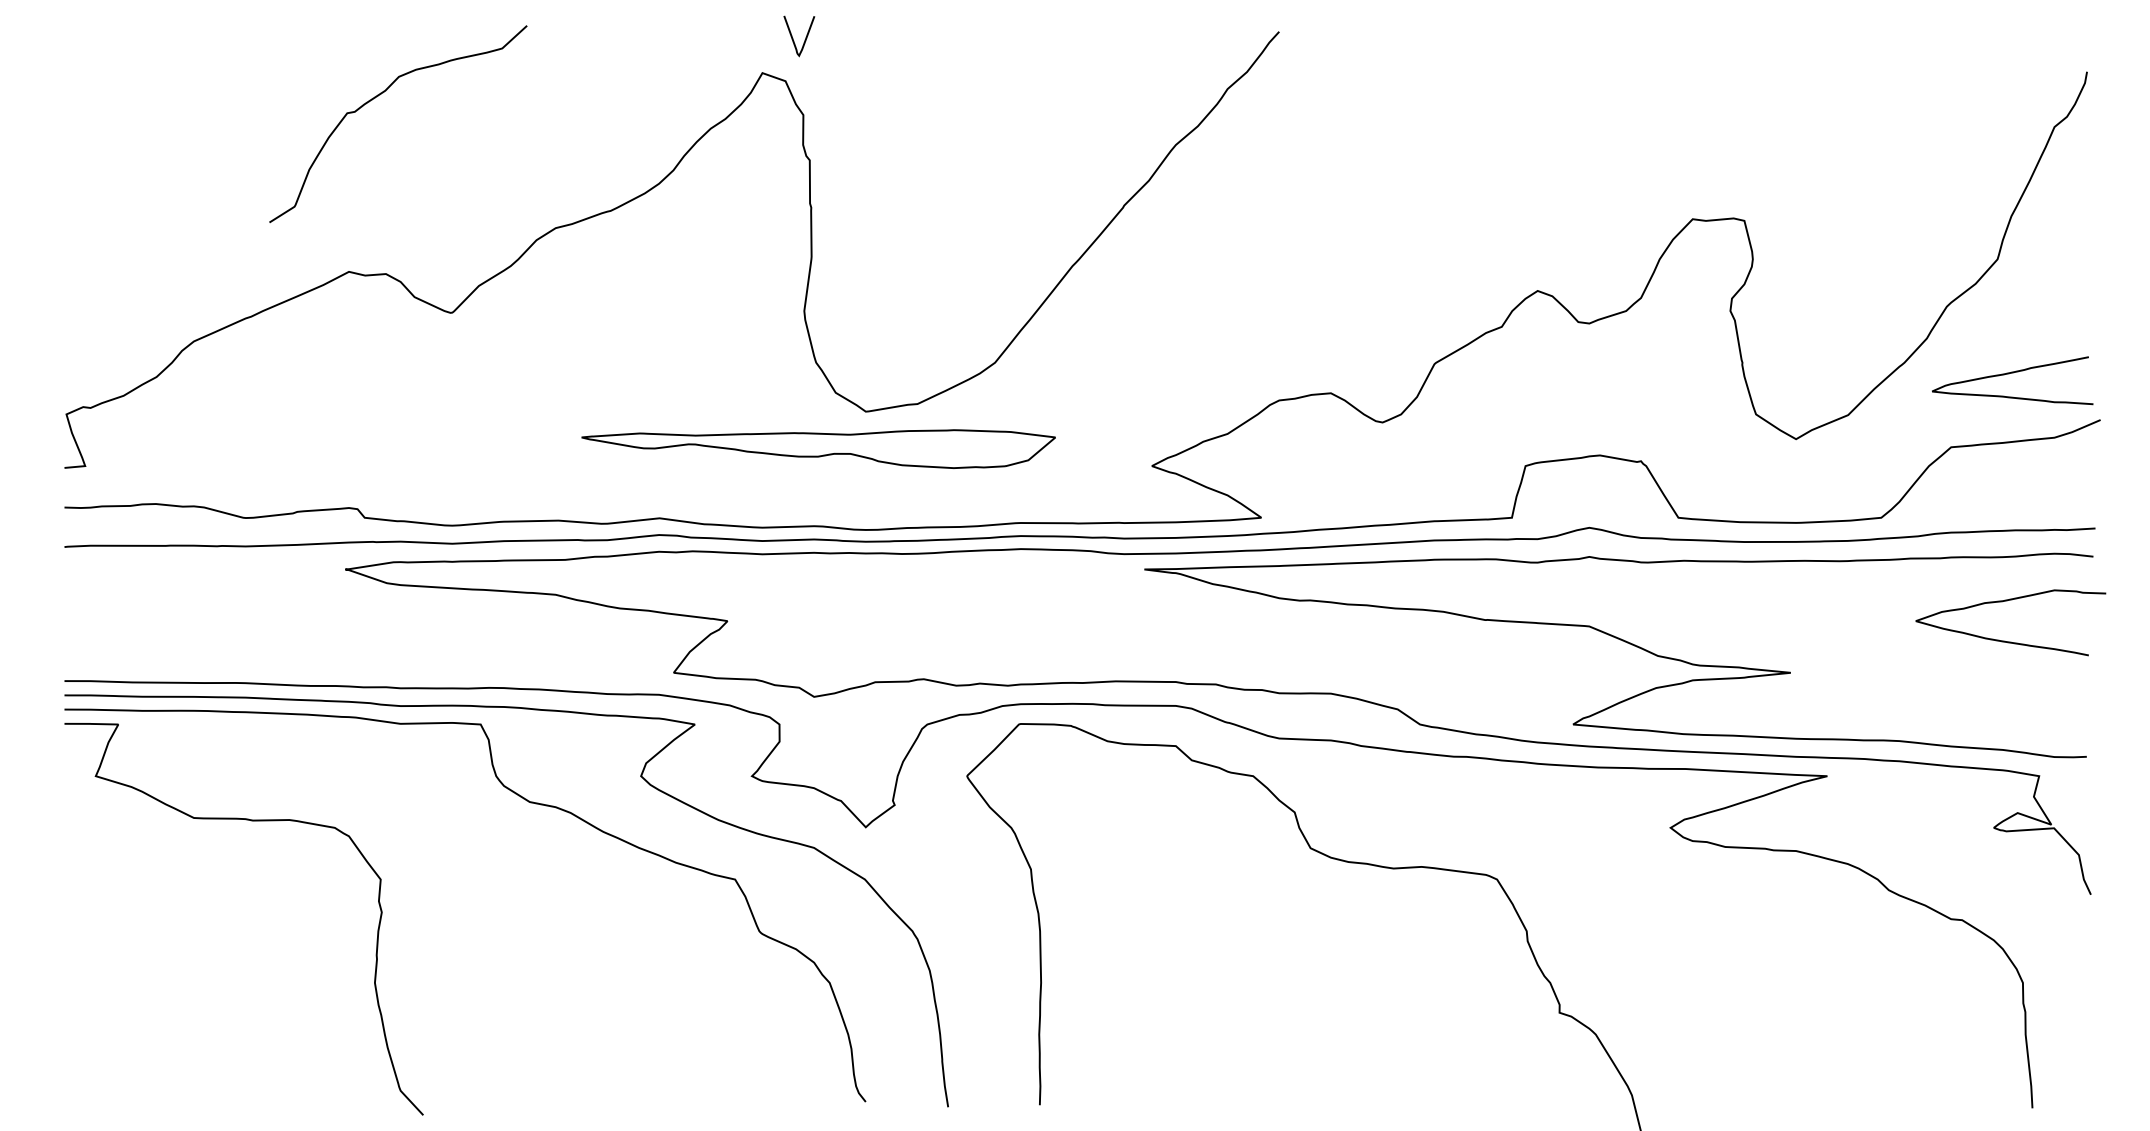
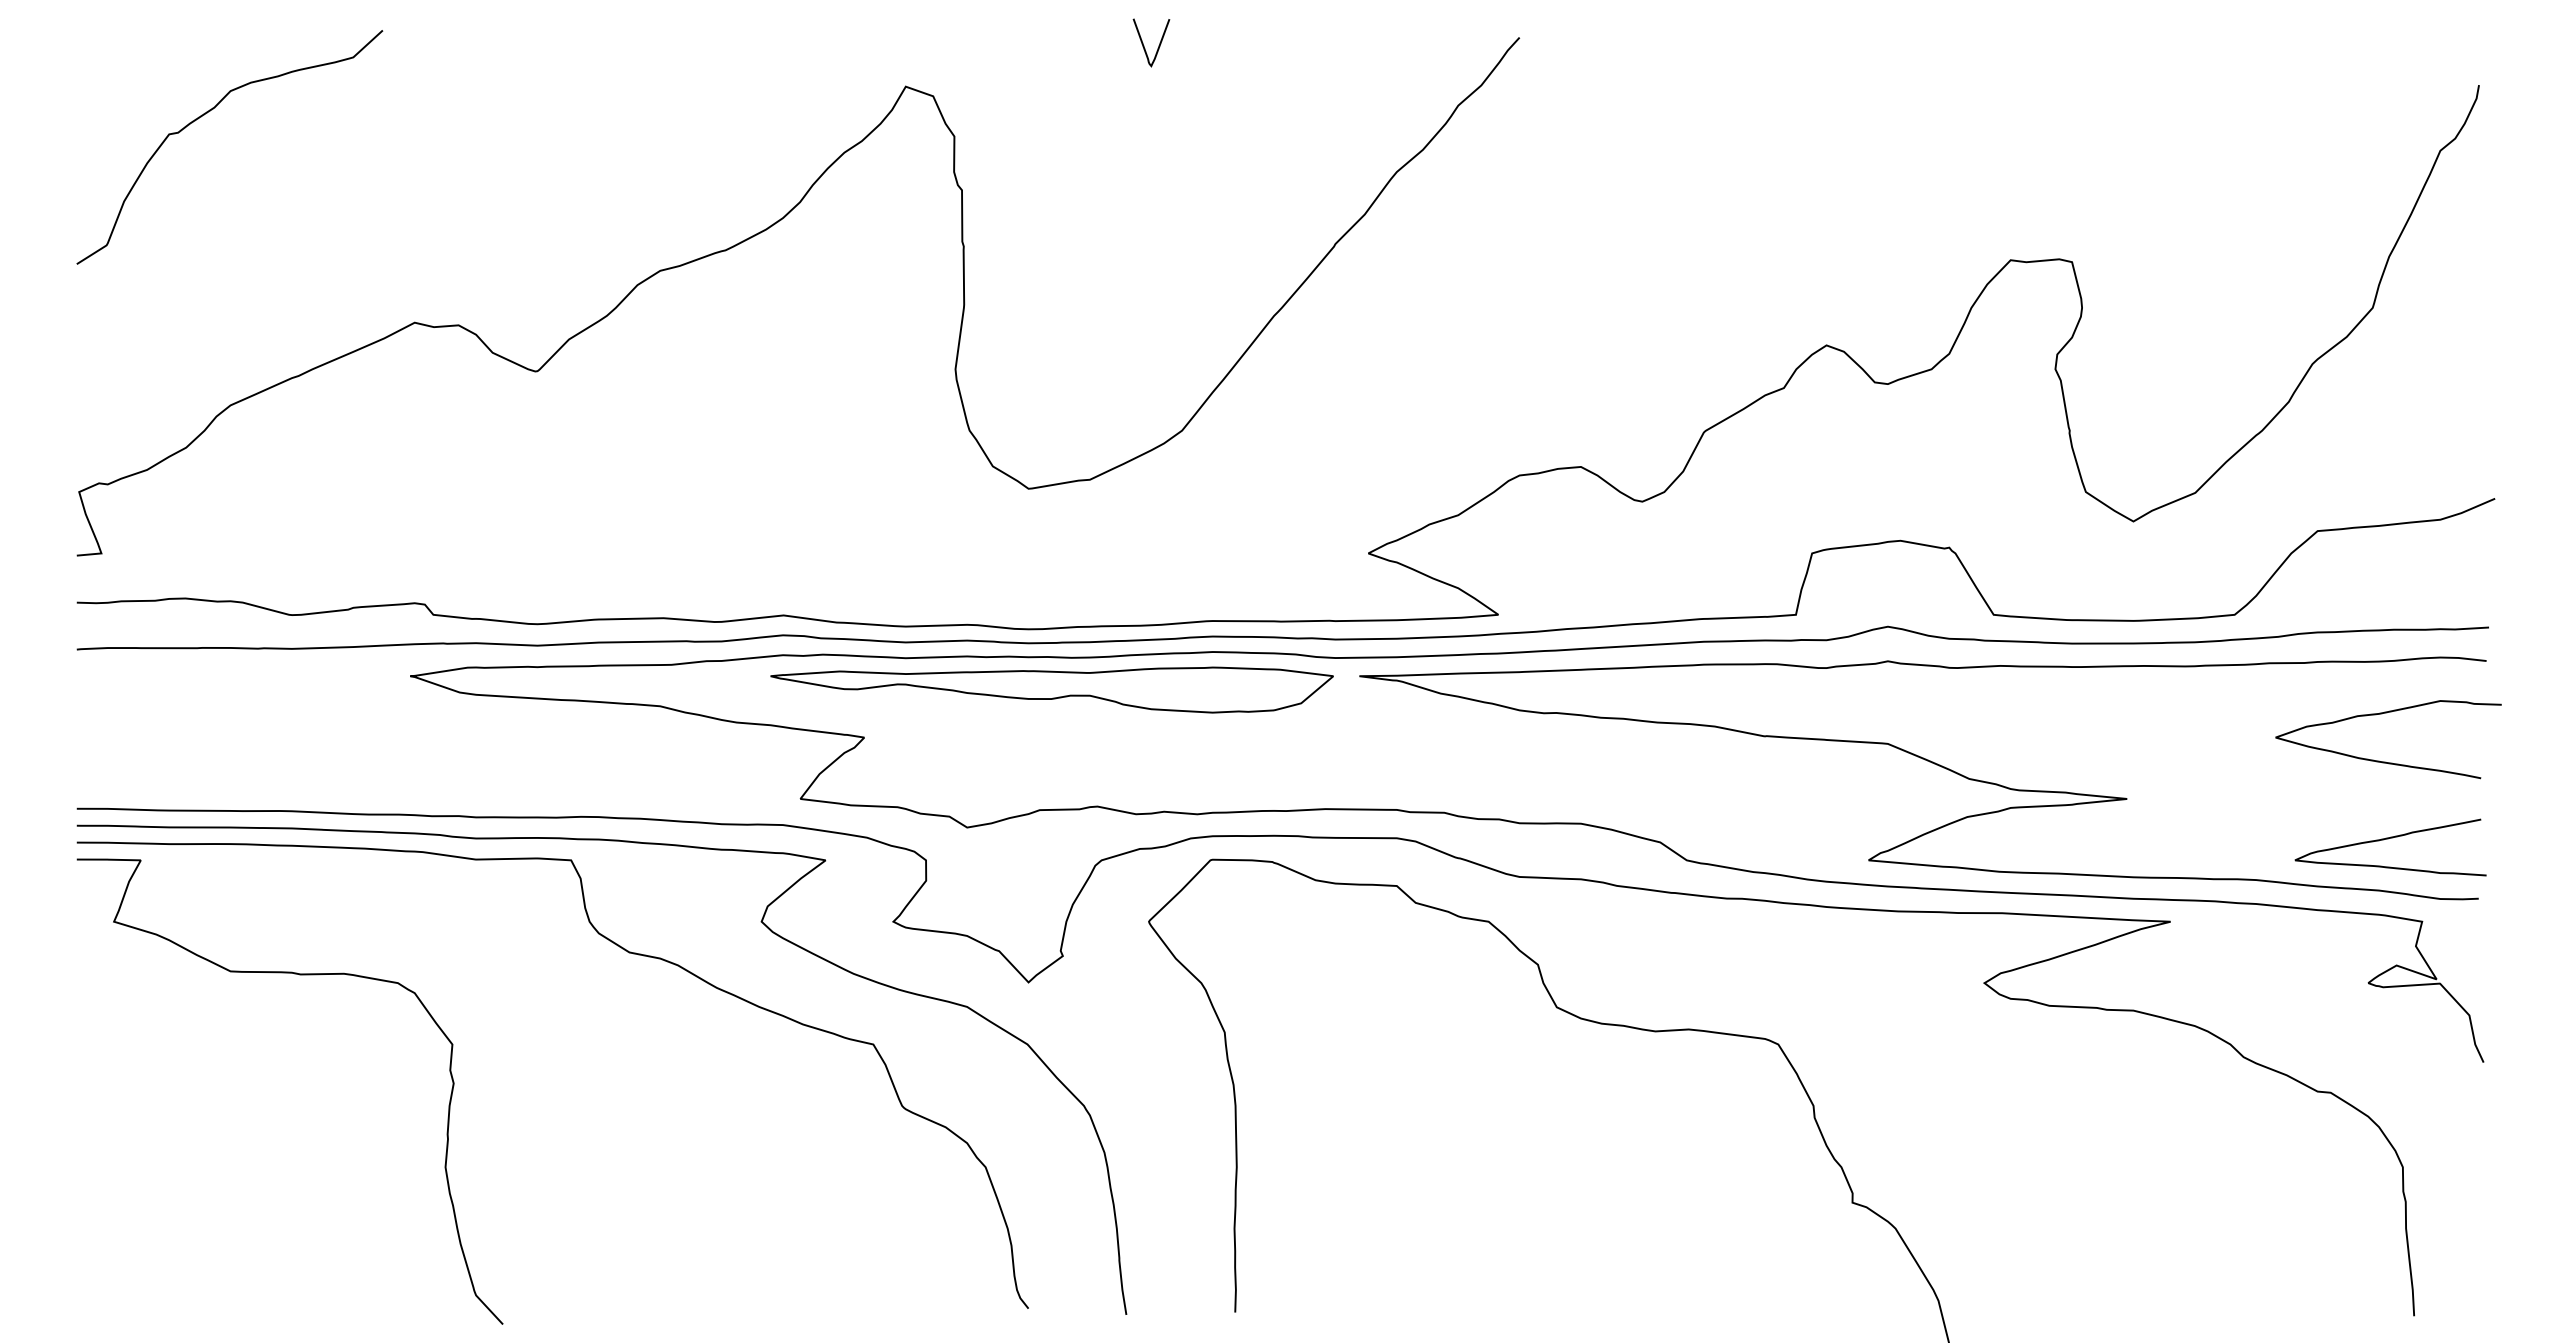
curve: (804, 39) -> (1157, 46), moved
curve: (383, 93) -> (212, 110), moved
curve: (2009, 374) -> (2386, 840), moved
part: (818, 448) -> (1051, 689), moved

